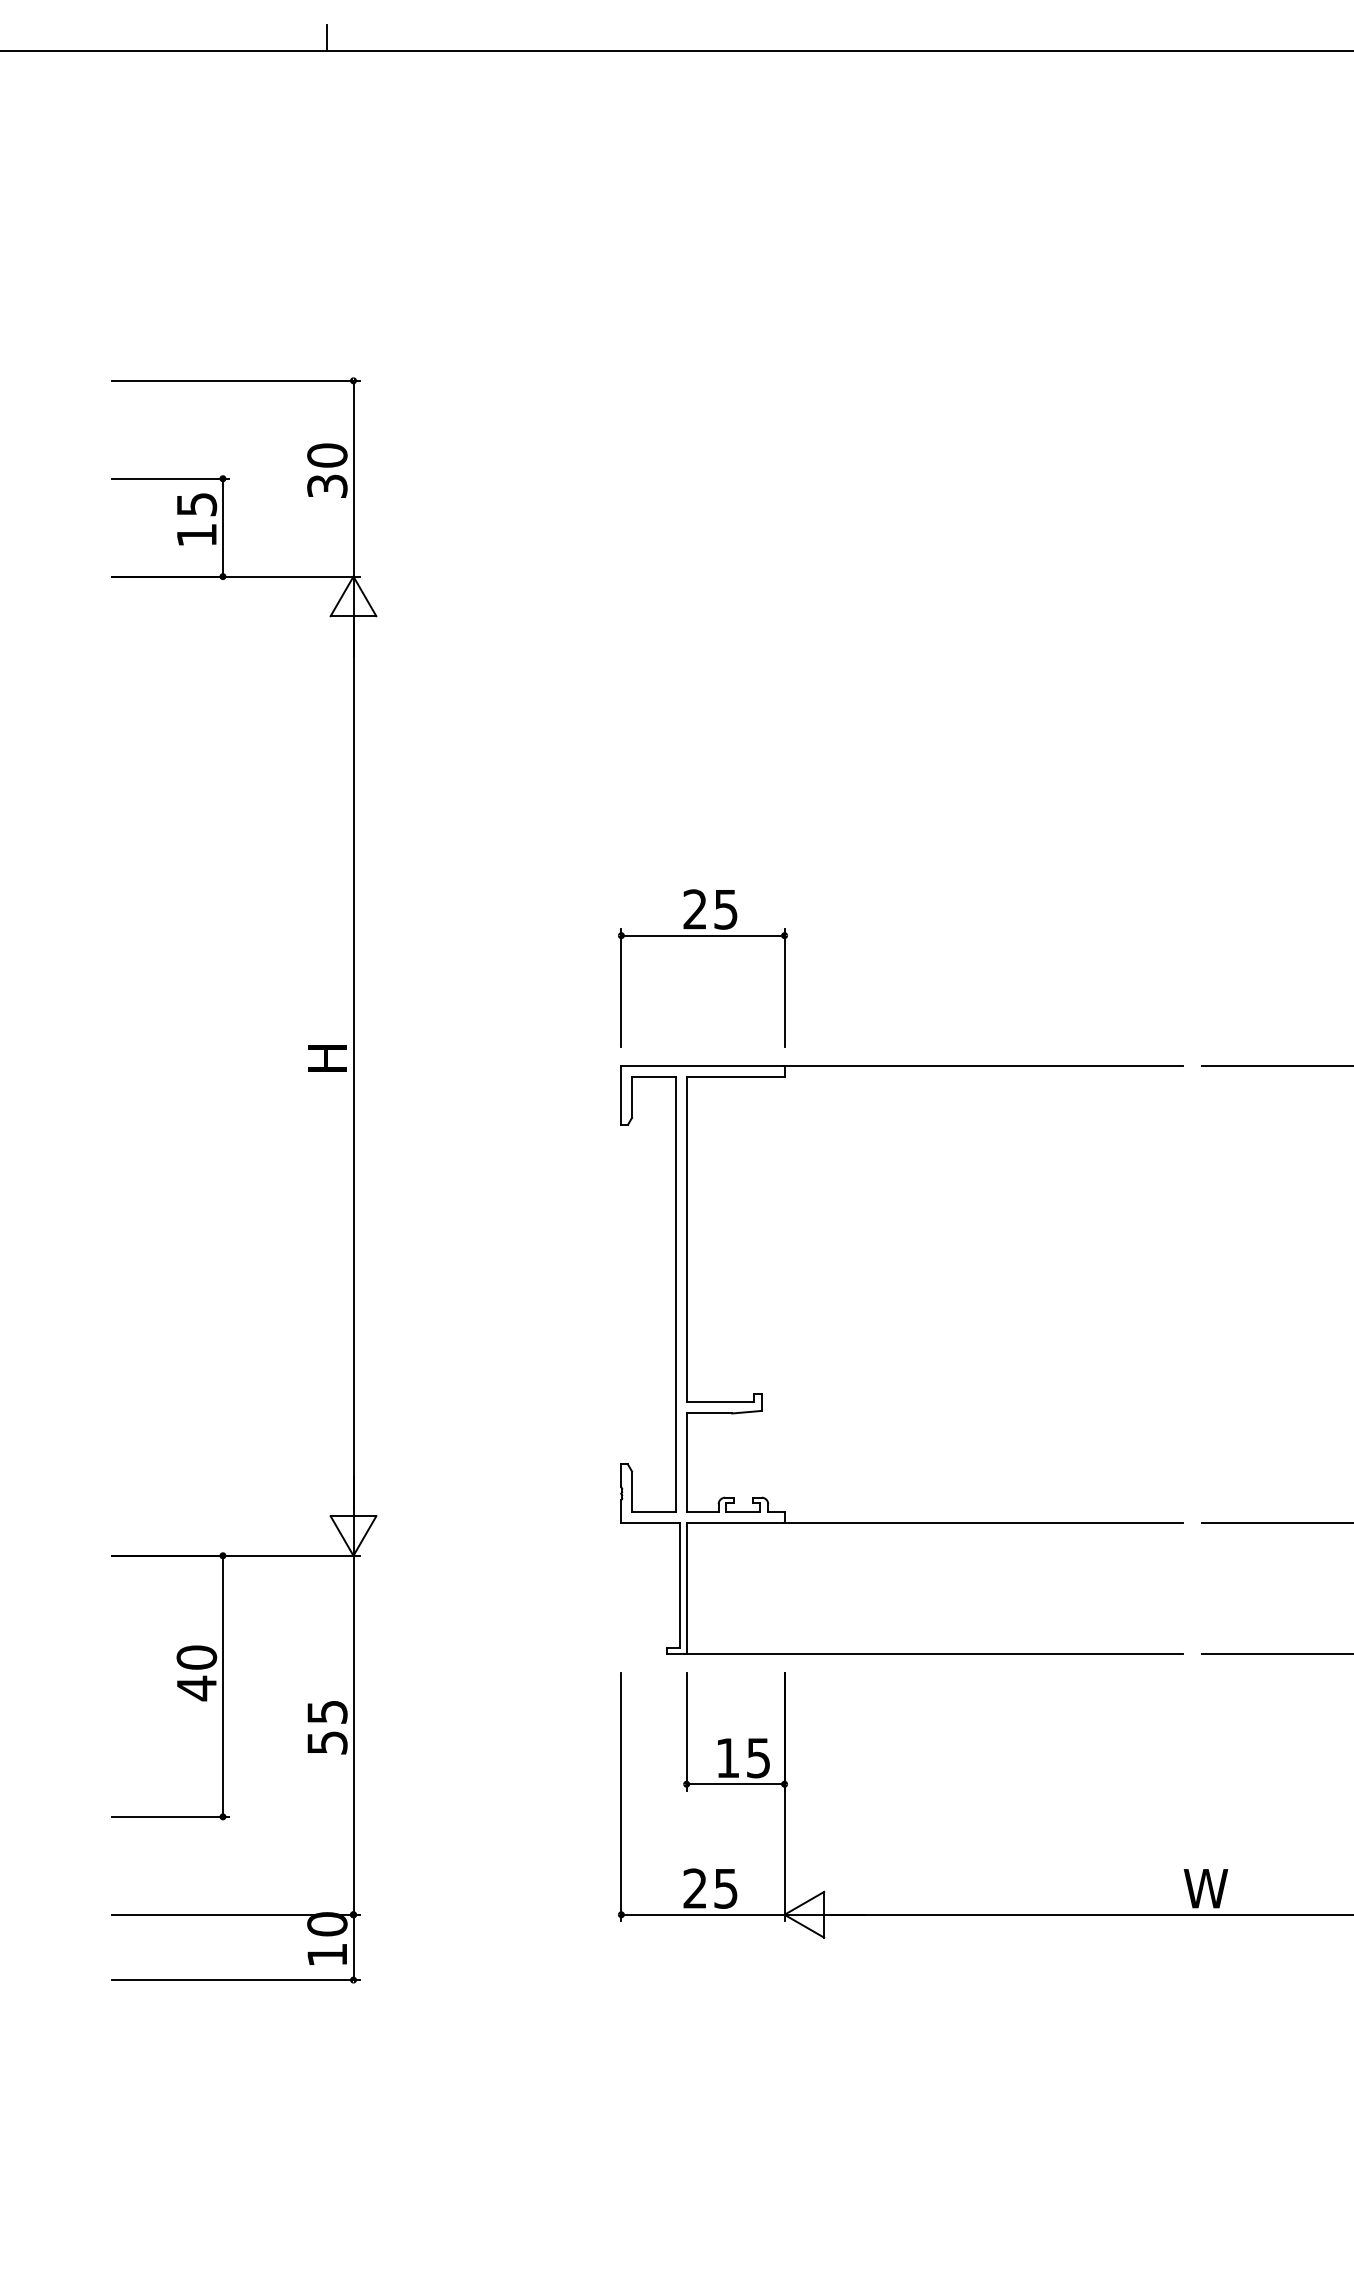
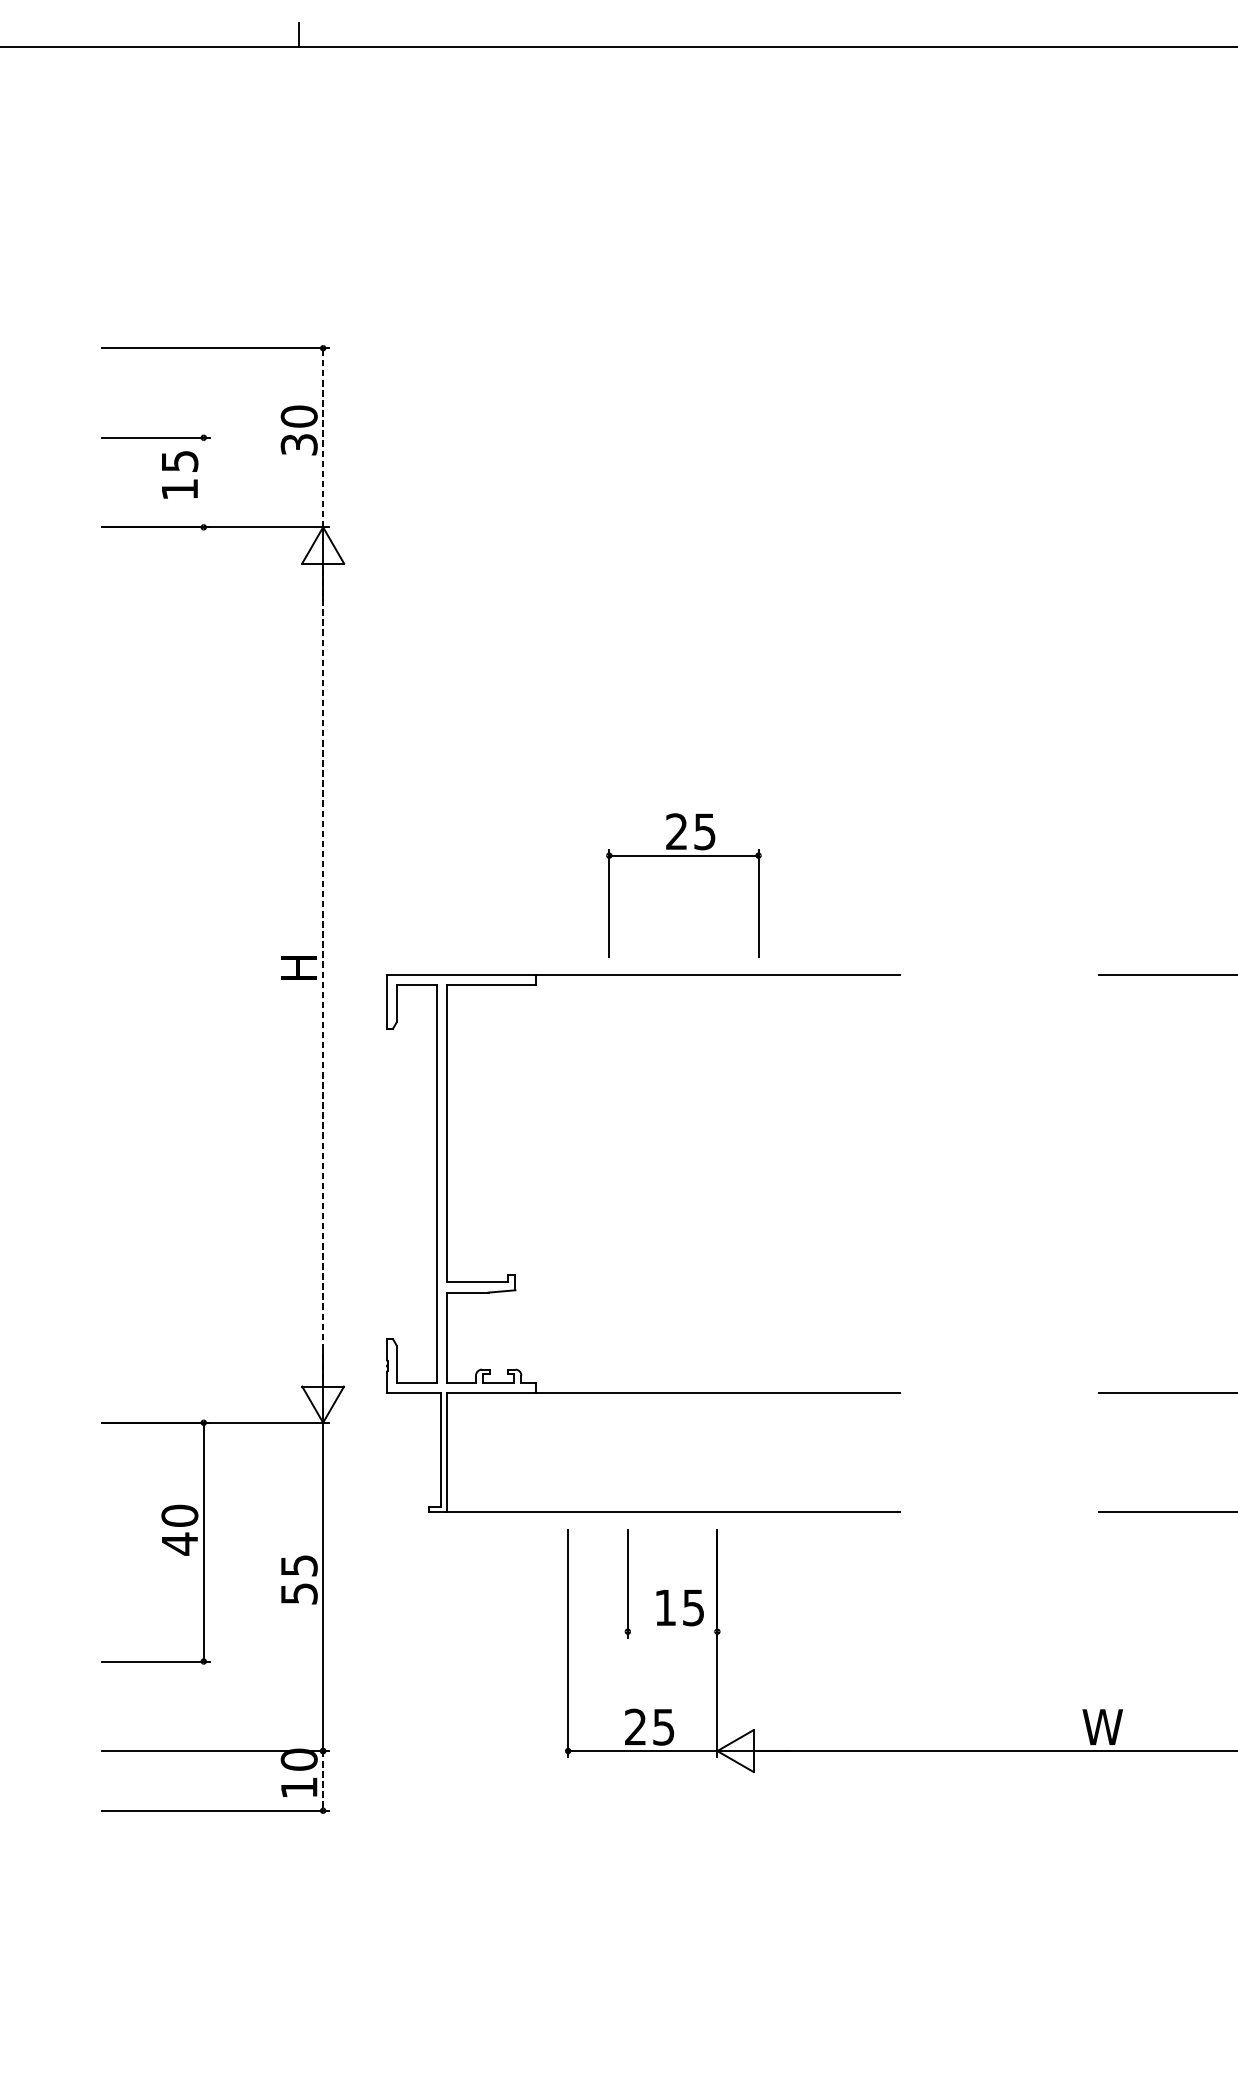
line: (353, 478) -> (323, 437), solid -> dashed
line: (222, 527) -> (203, 482), removed
part: (702, 936) -> (683, 856), moved
line: (353, 1066) -> (323, 975), solid -> dashed
part: (762, 1393) -> (516, 1274), moved
line: (735, 1784) -> (672, 1631), removed
line: (353, 1947) -> (323, 1780), solid -> dashed

